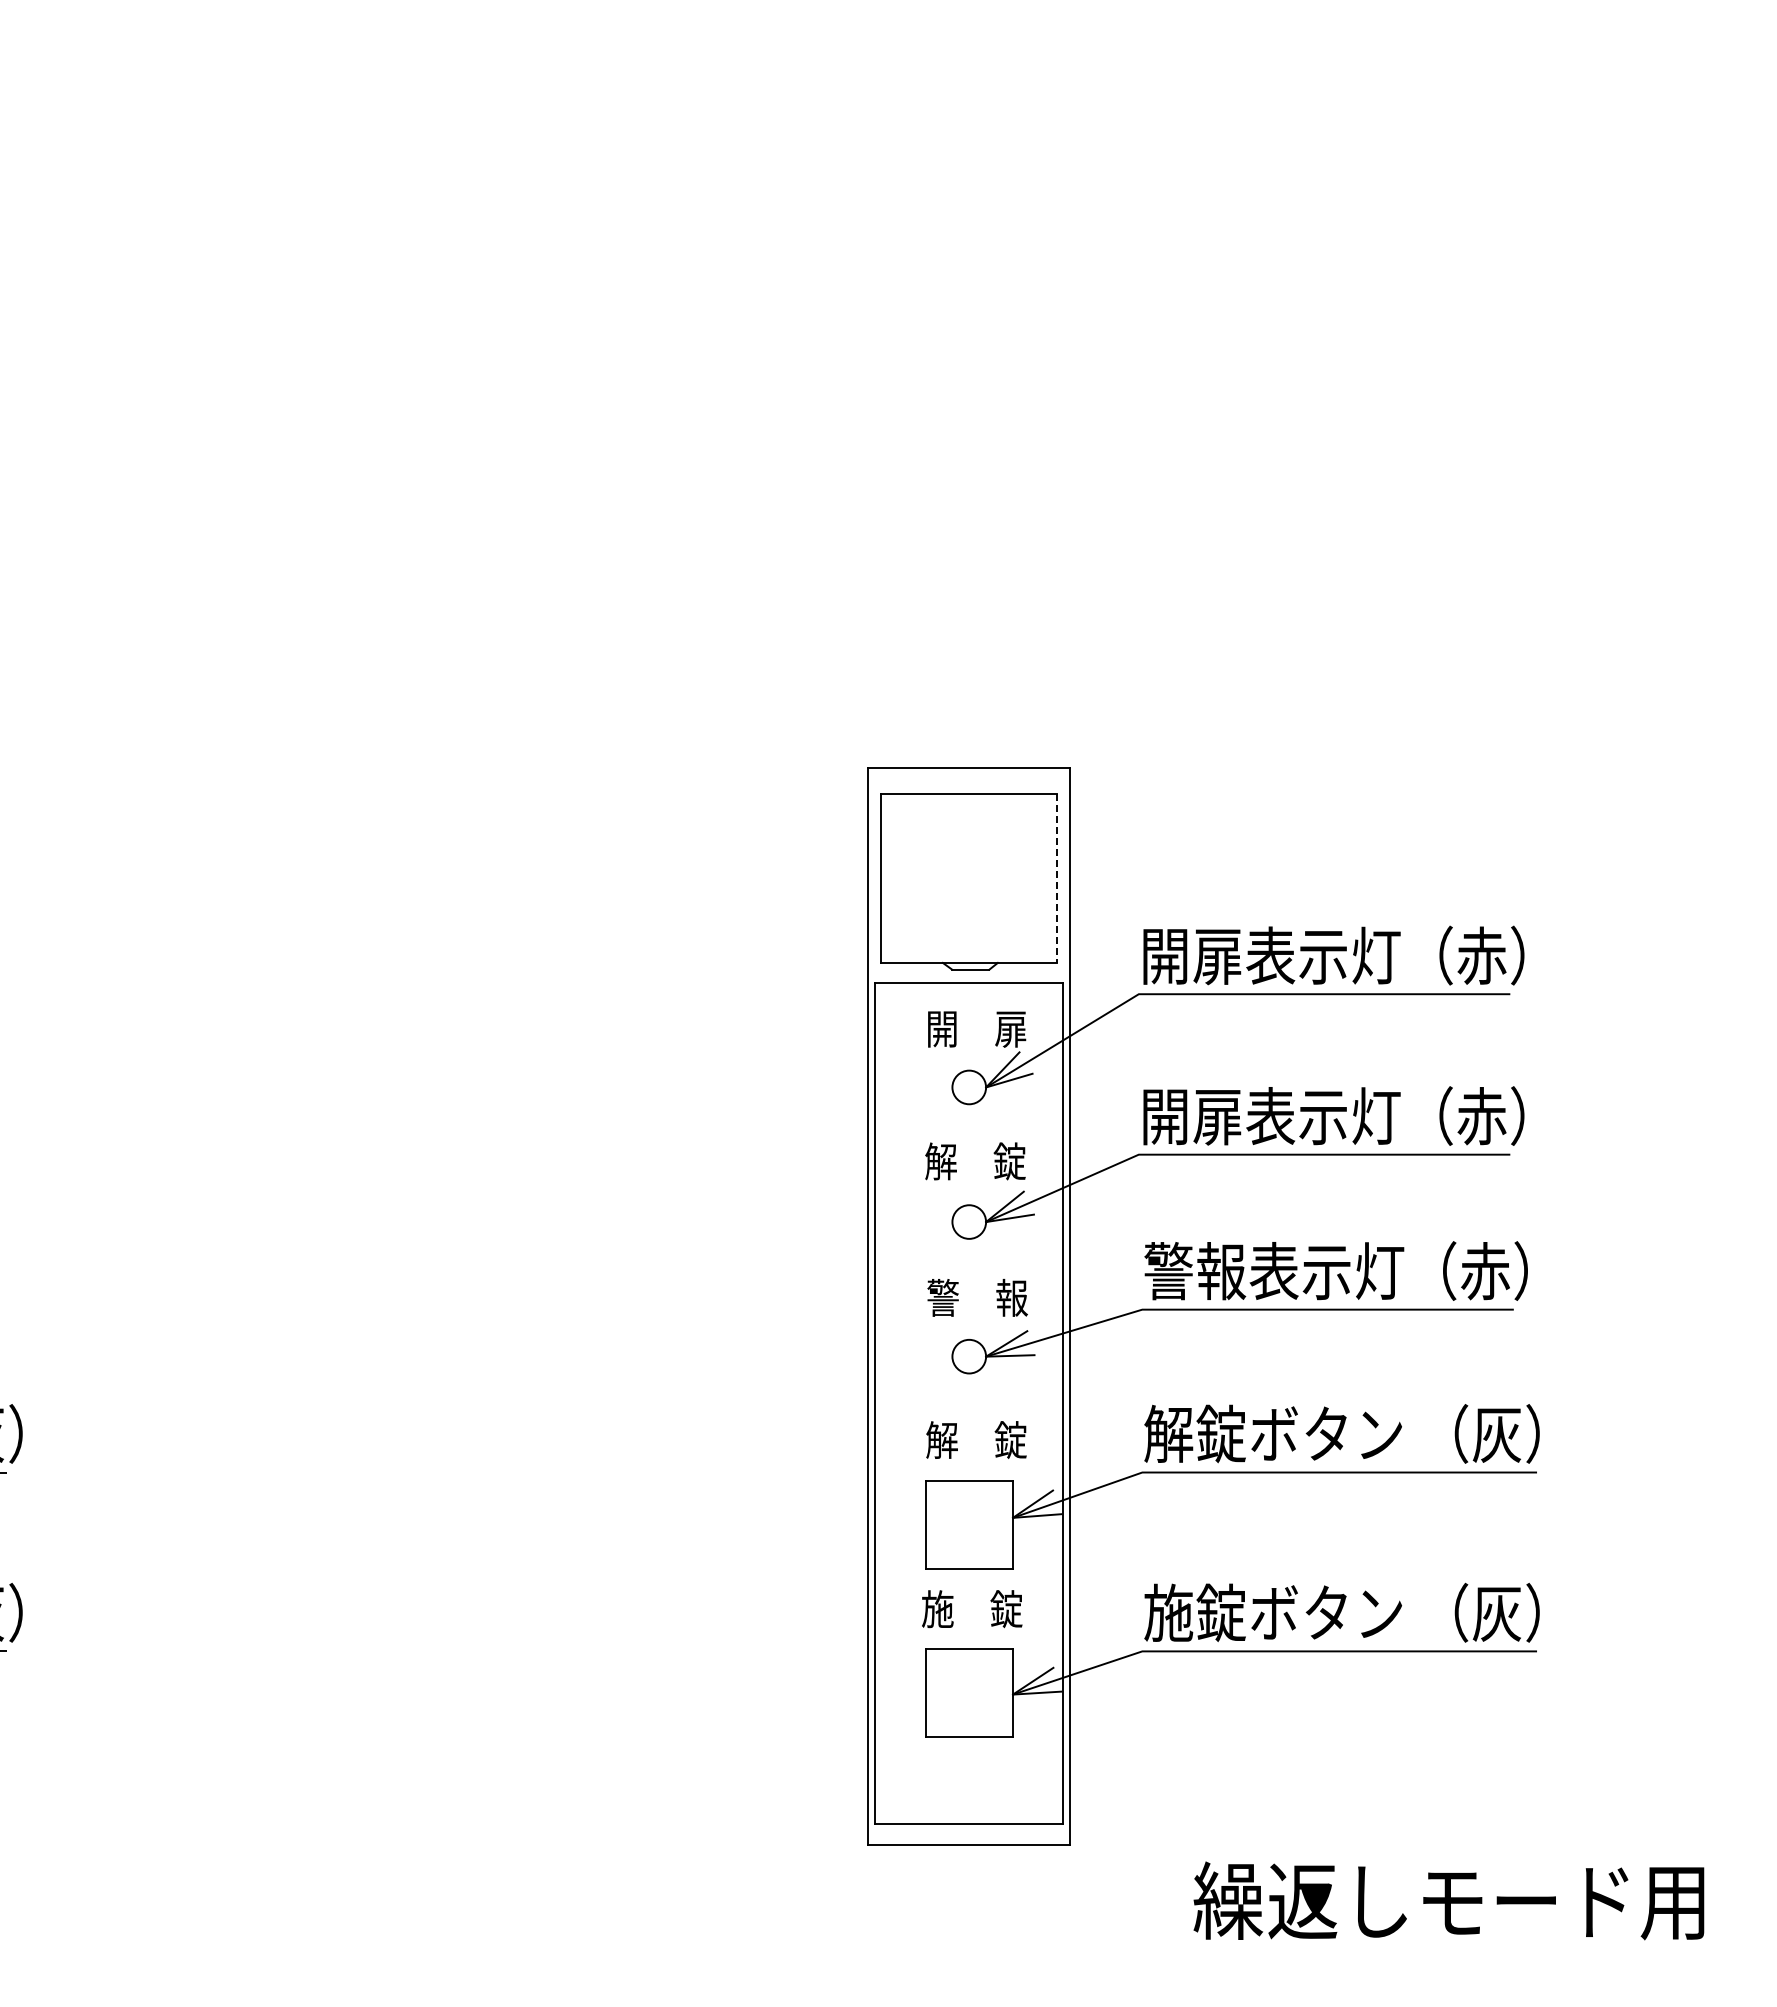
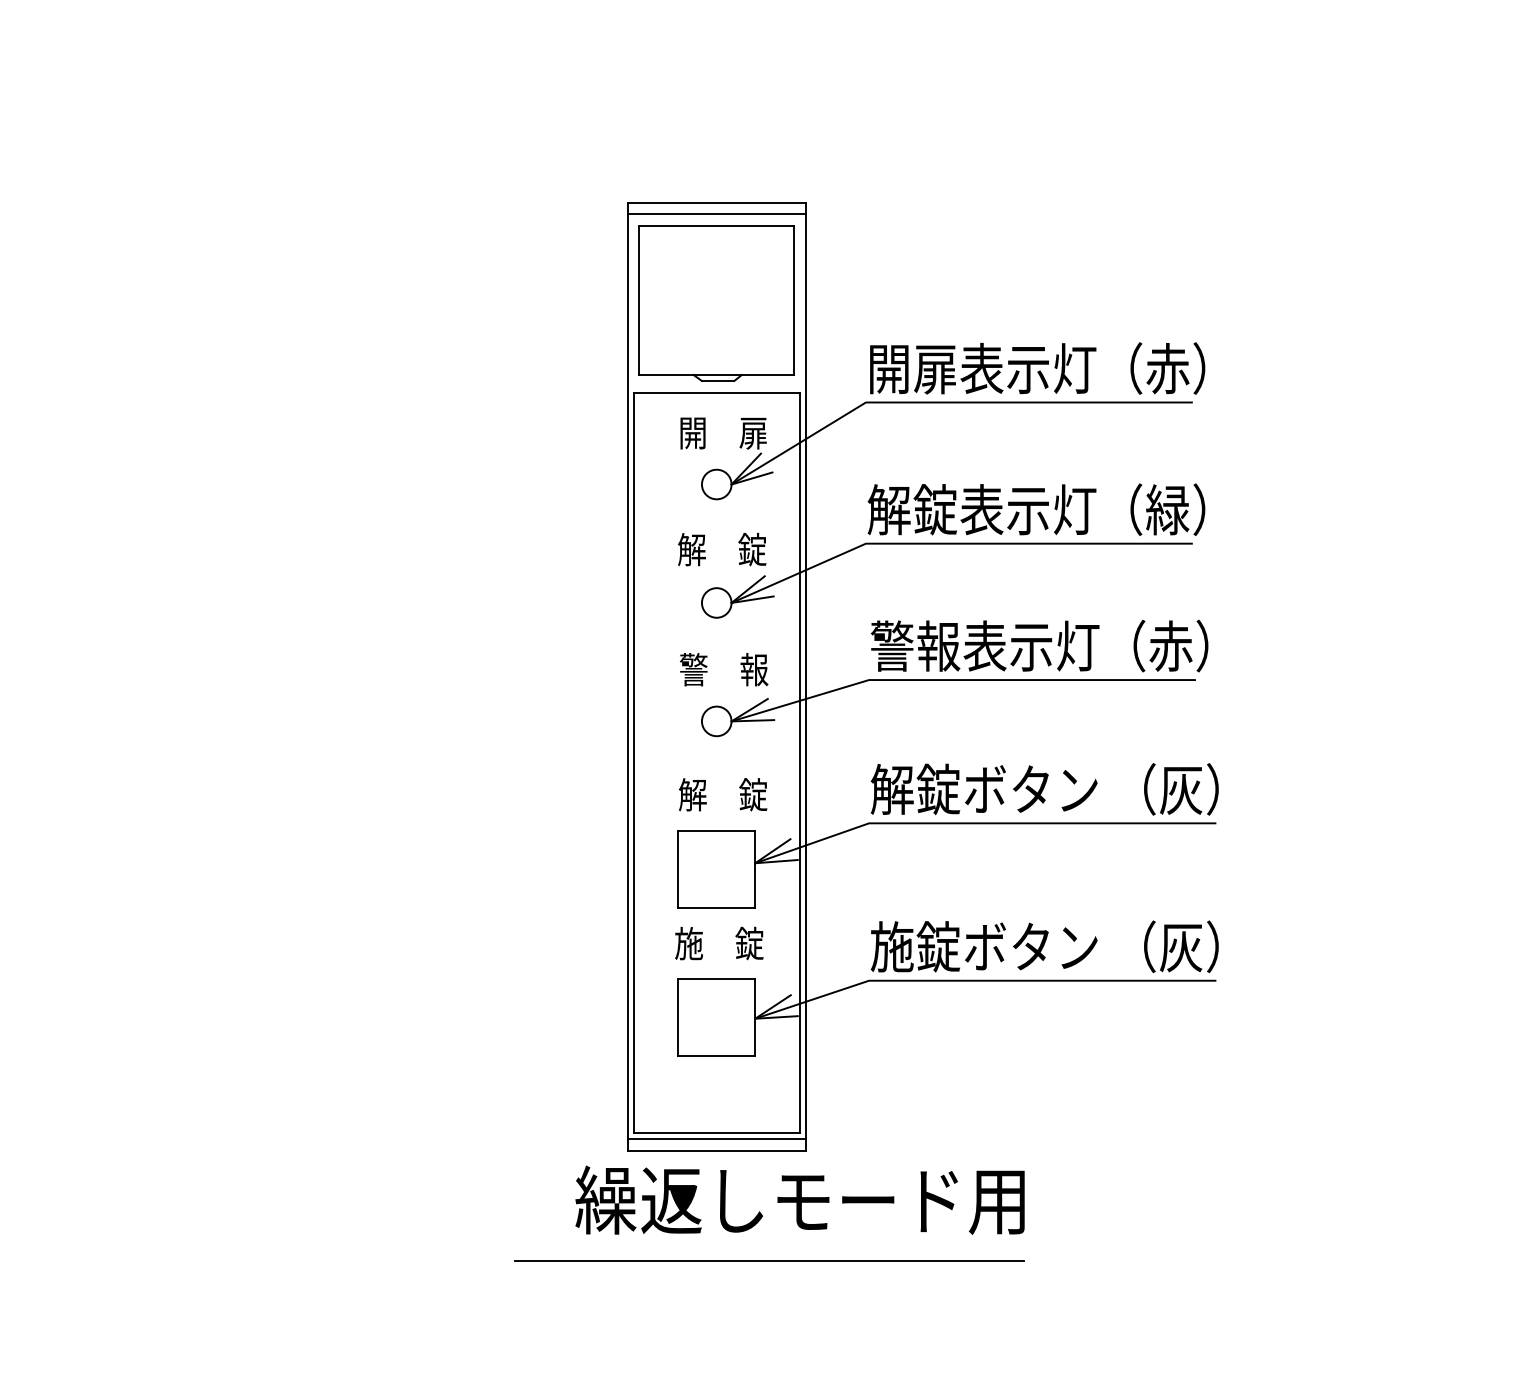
line: (969, 780) -> (716, 214), added
line: (1057, 878) -> (794, 300), dashed -> solid
text: (1323, 1116) -> (1028, 510), 開扉表示灯（赤） -> 解錠表示灯（緑）
line: (969, 1831) -> (716, 1139), added
text: (1448, 1900) -> (799, 1199), moved
line: (1029, 1969) -> (769, 1260), added

